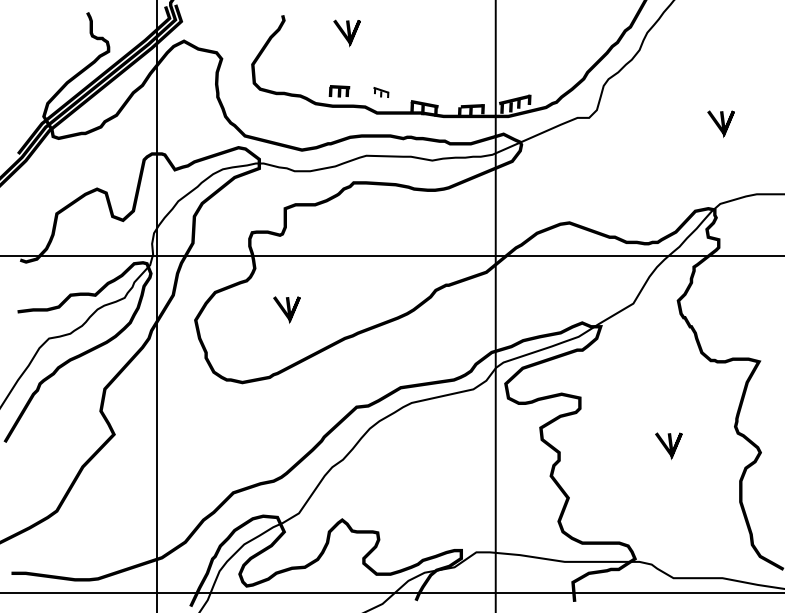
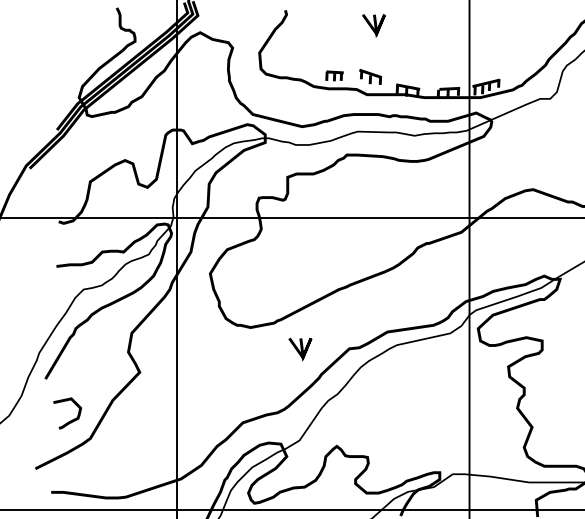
line: (345, 33) -> (372, 25), moved
part: (381, 92) -> (370, 76), size x1.67
line: (285, 309) -> (299, 349), moved
curve: (34, 489) -> (71, 419), added

